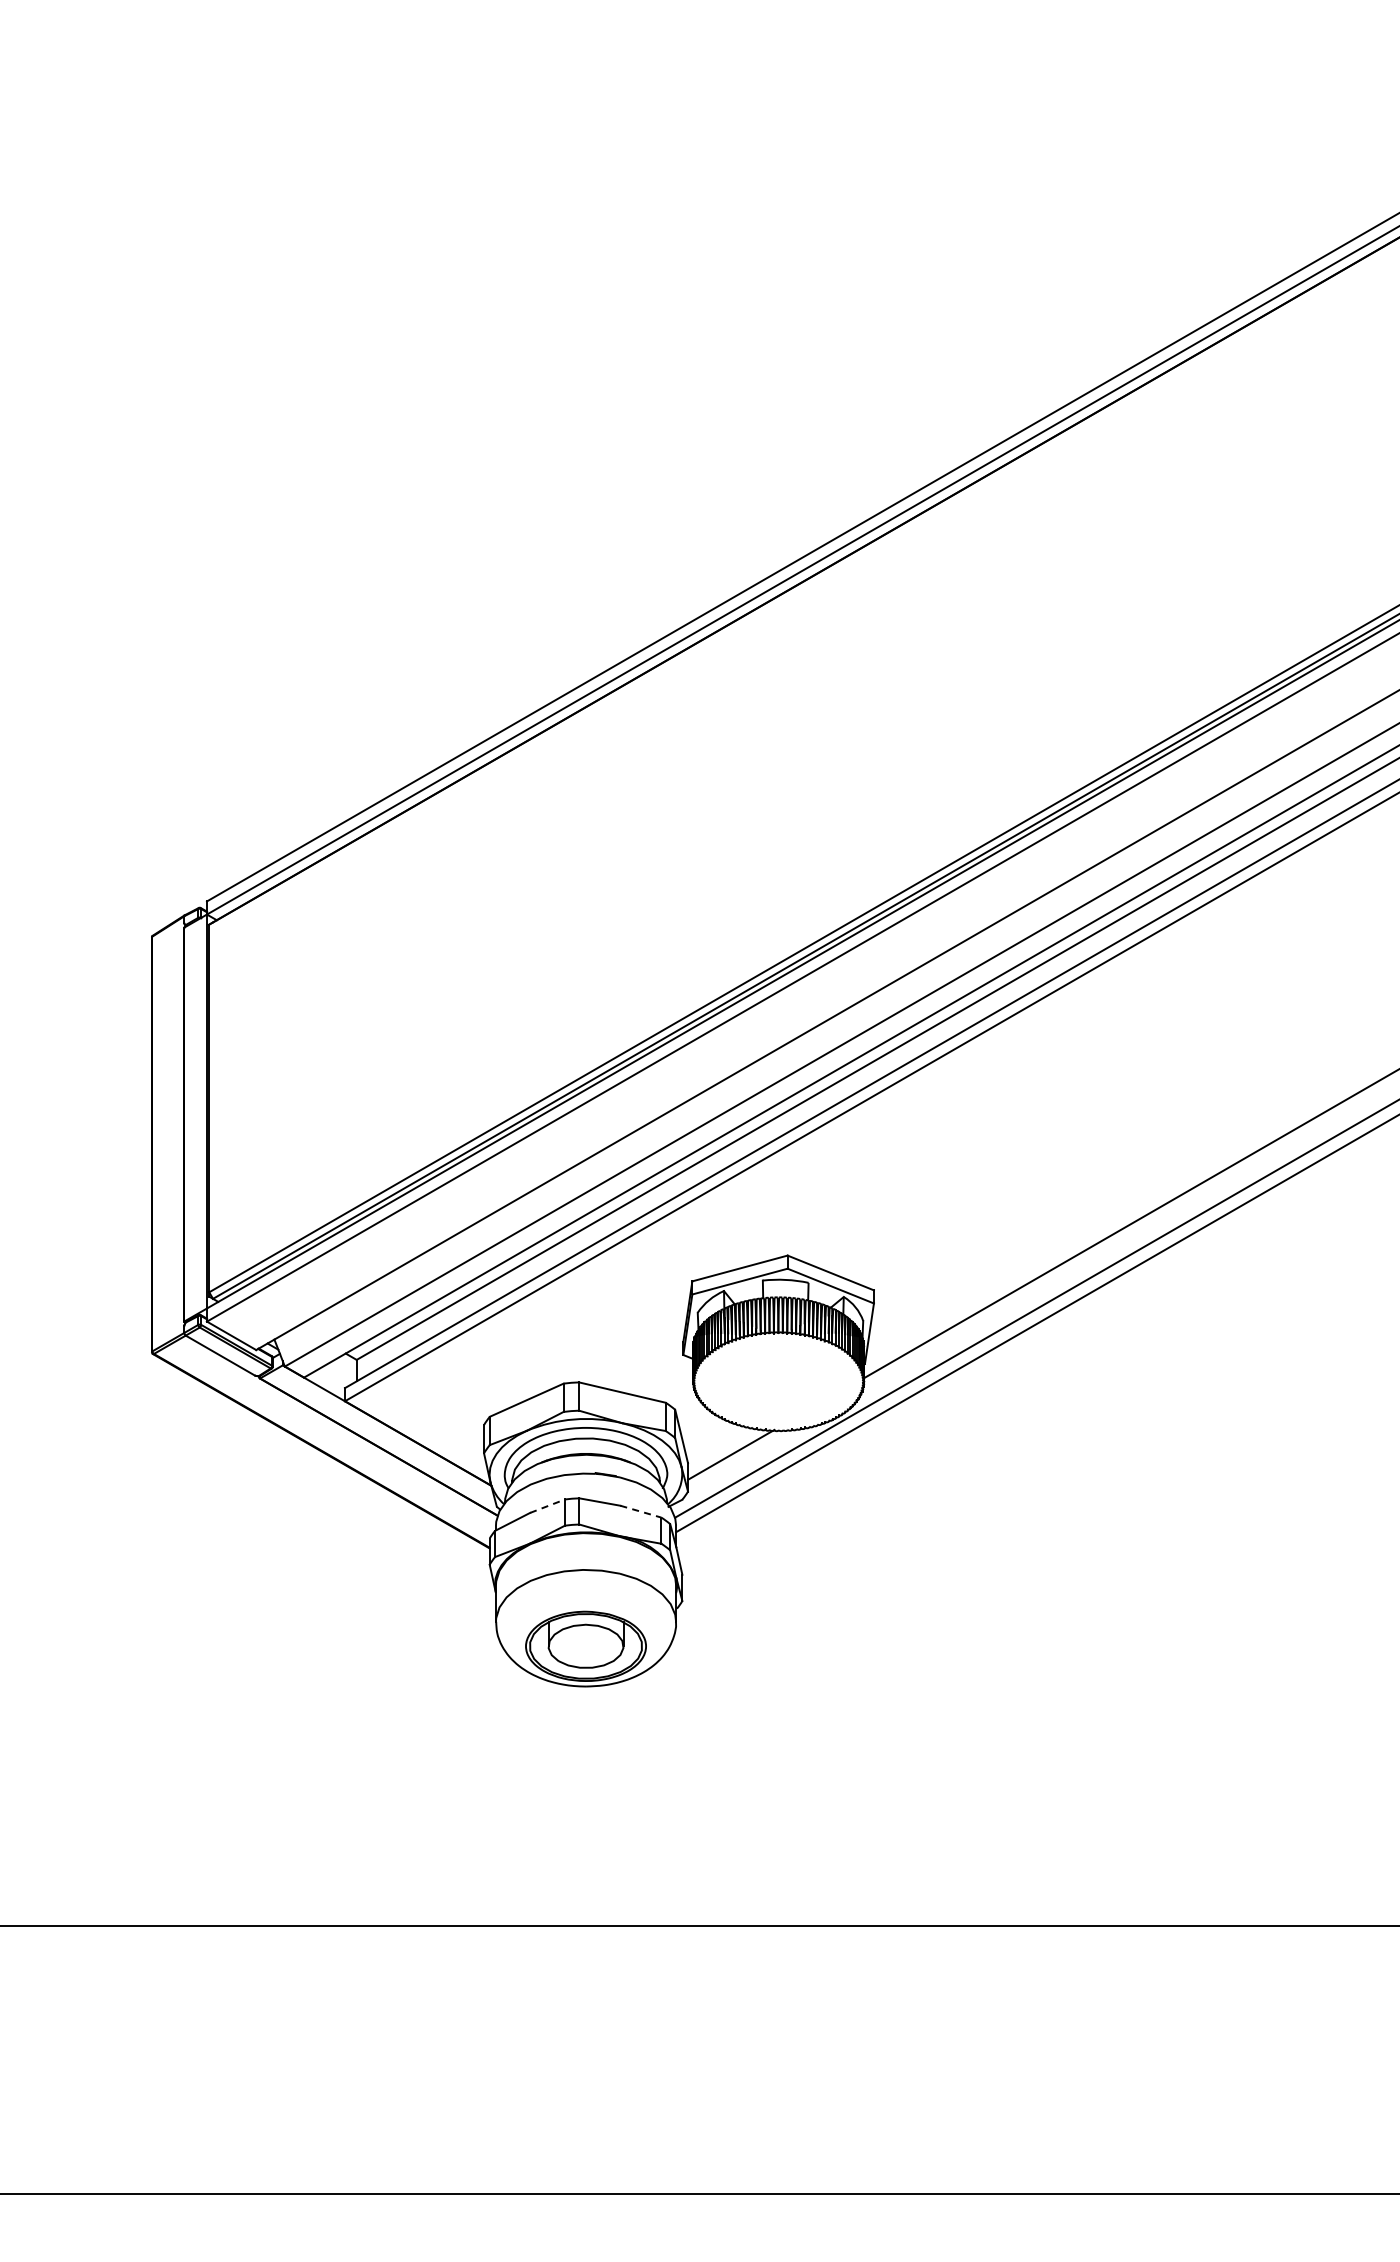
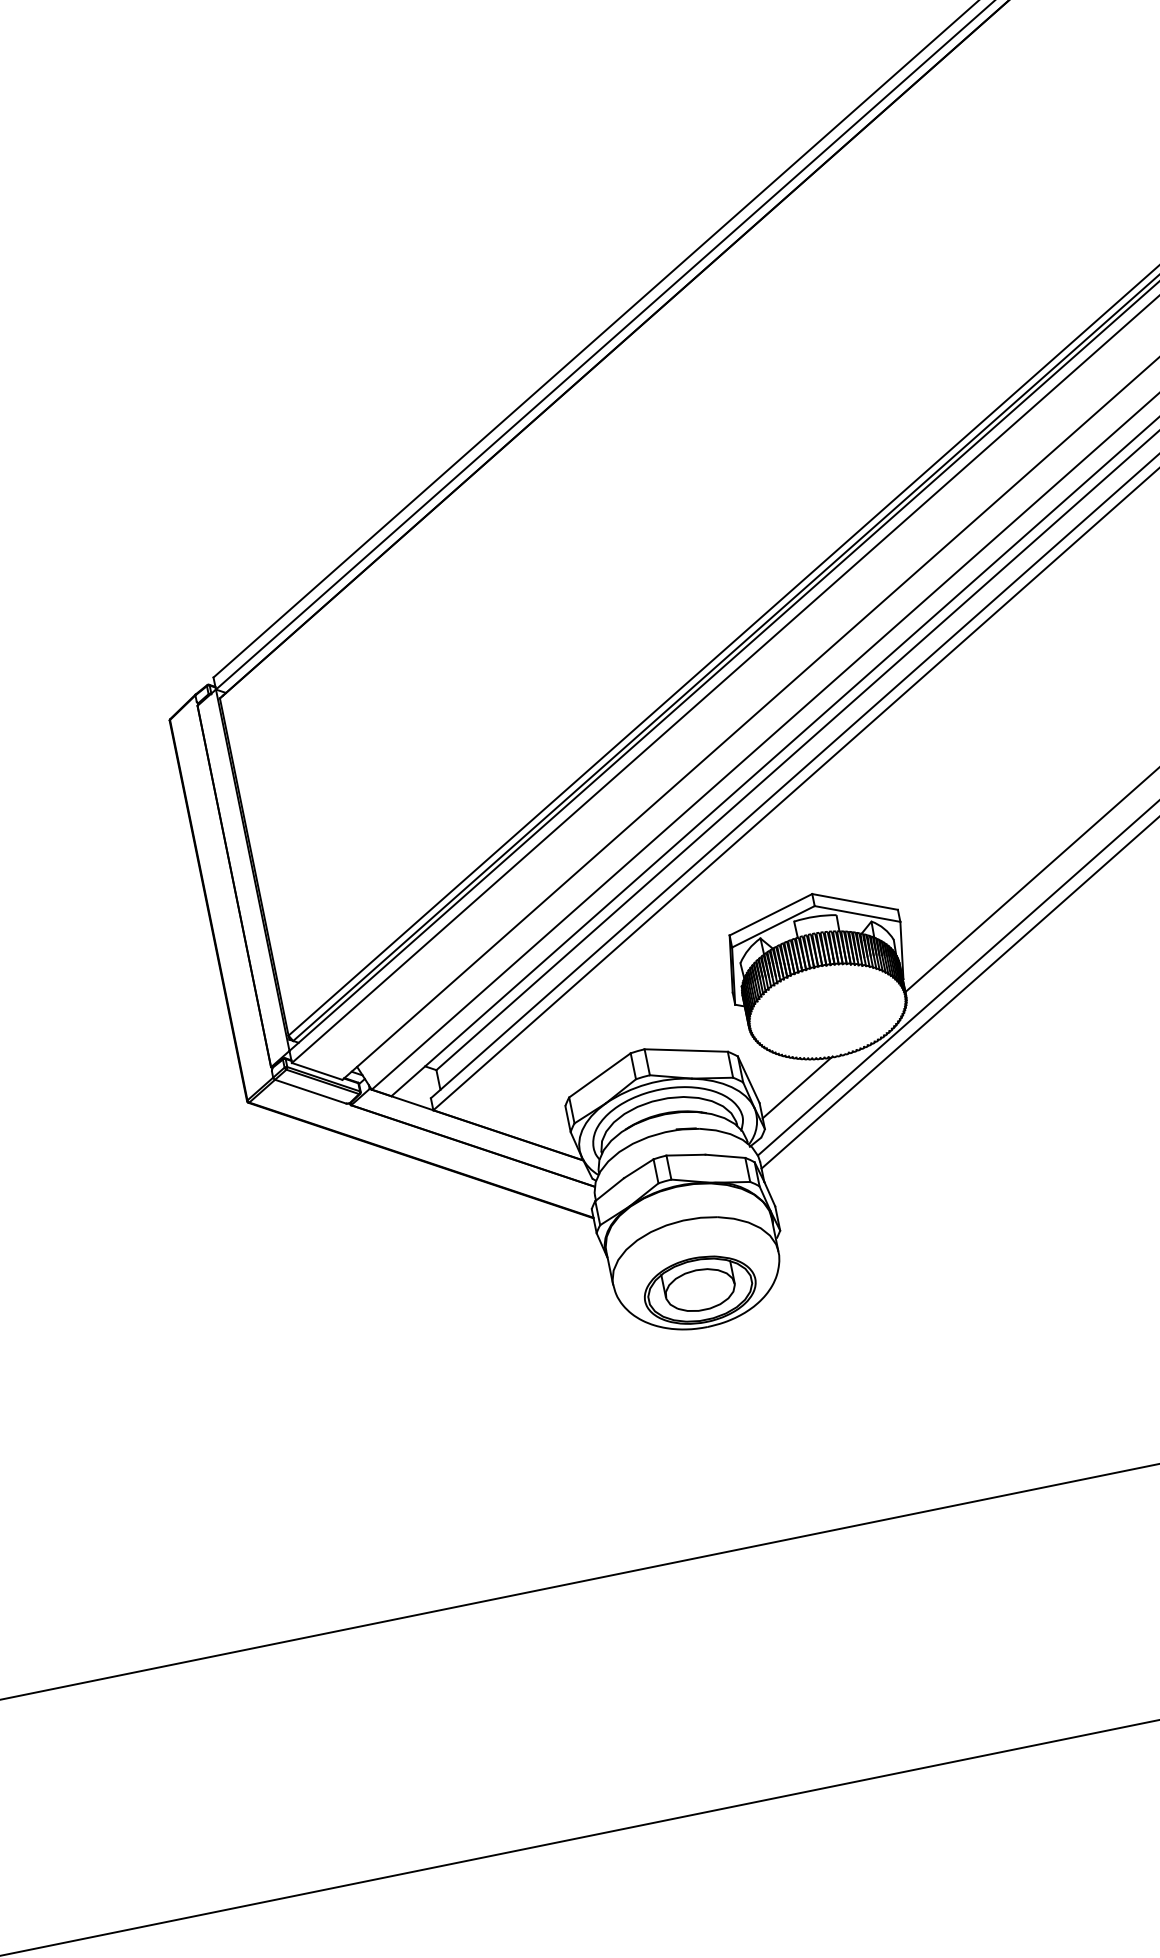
line: (547, 1506) -> (638, 1169), dashed -> solid
line: (641, 1511) -> (725, 1156), dashed -> solid

